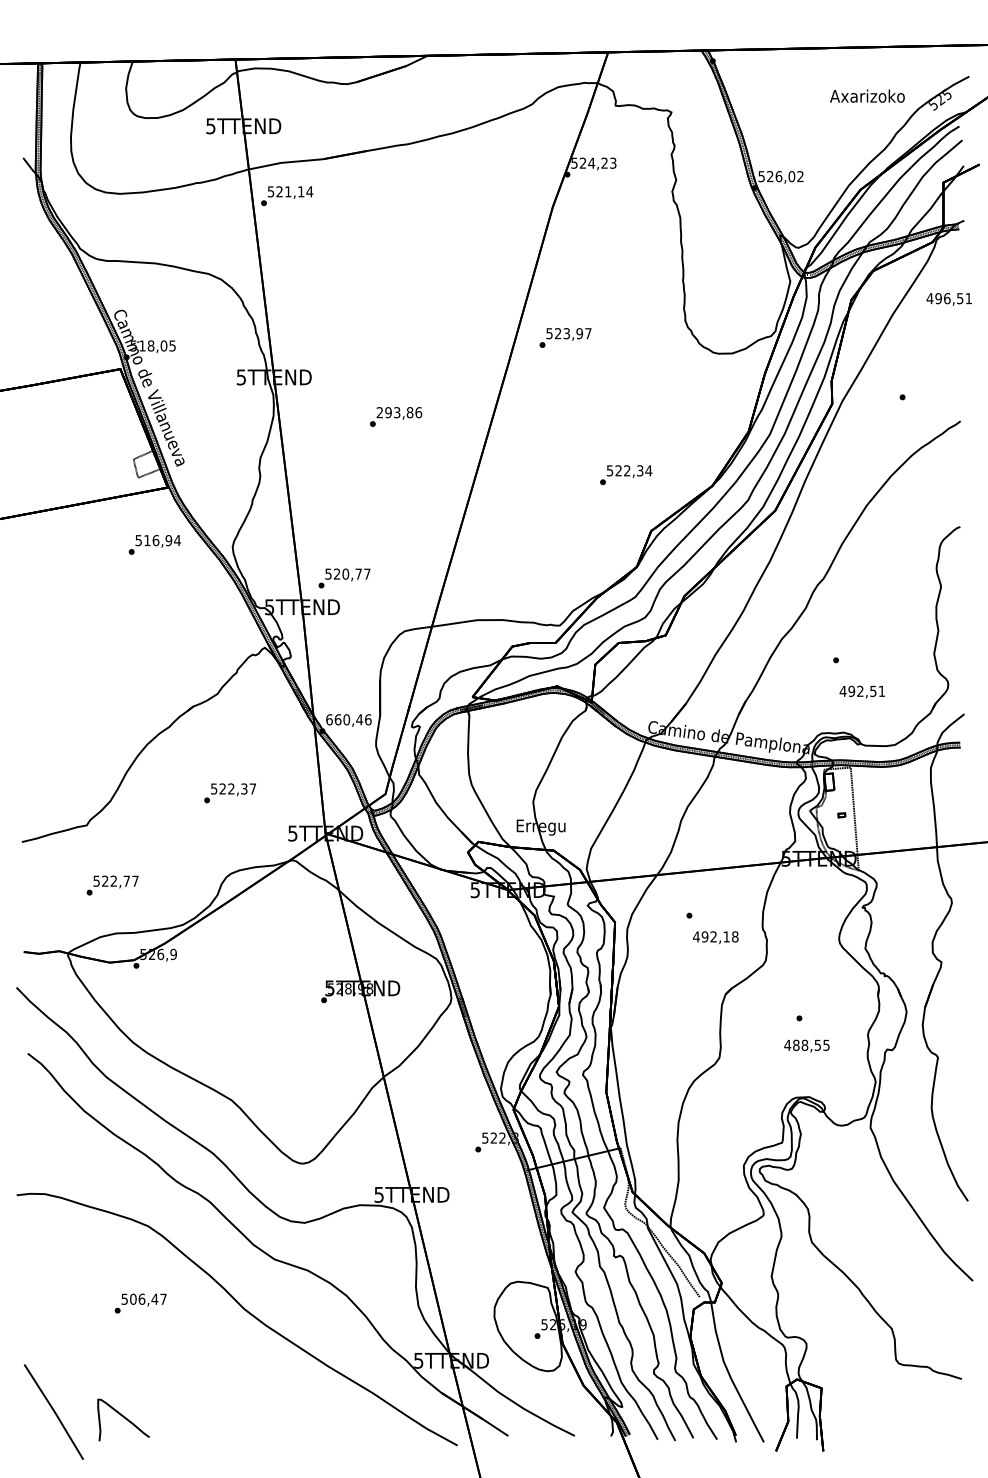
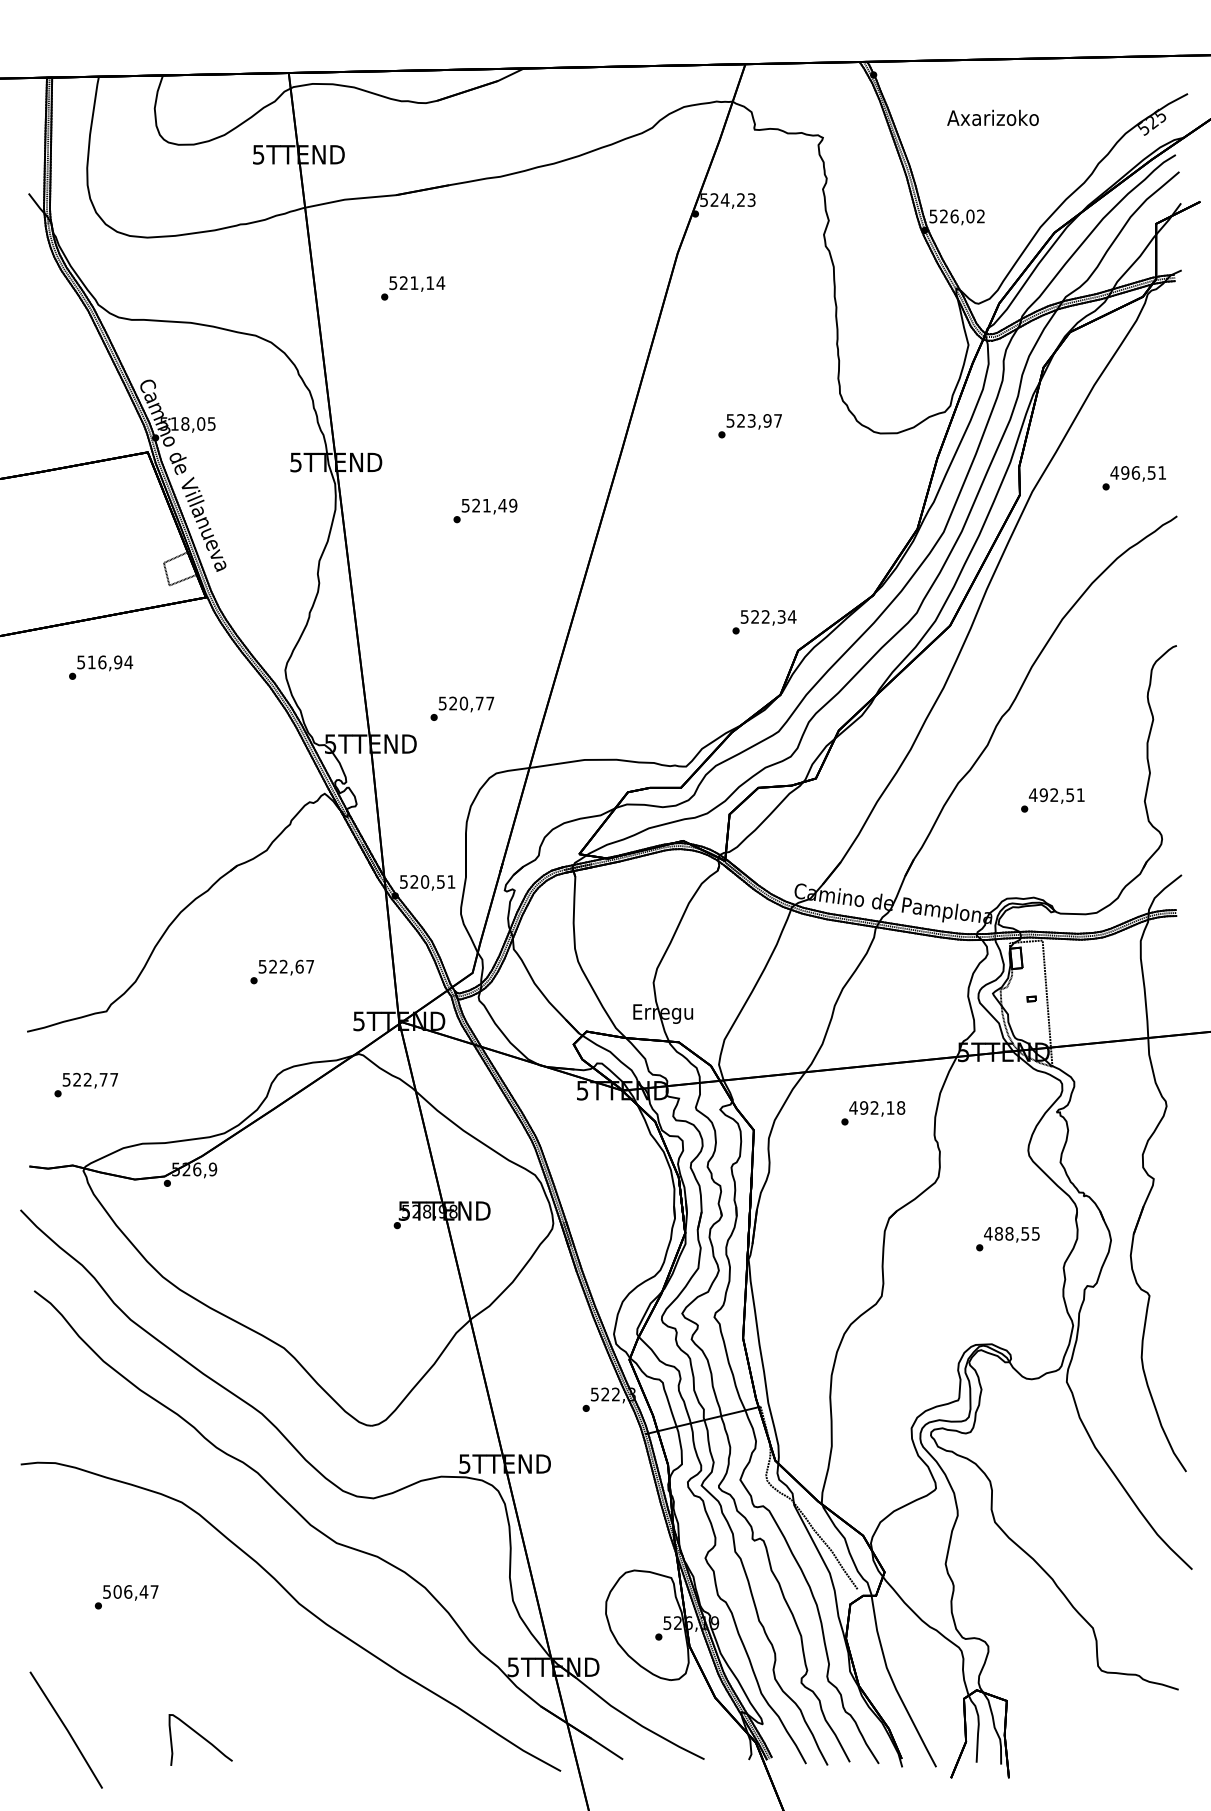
text: (867, 95) -> (992, 117), moved
text: (287, 196) -> (413, 288), moved
text: (948, 299) -> (1137, 473), moved
text: (565, 338) -> (749, 426), moved
text: (399, 412) -> (489, 505), 293,86 -> 521,49
text: (626, 475) -> (764, 622), moved
text: (155, 544) -> (101, 667), moved
text: (344, 578) -> (462, 708), moved
text: (862, 691) -> (1056, 795), moved
text: (348, 719) -> (427, 881), 660,46 -> 520,51
text: (244, 788) -> (299, 966), 522,37 -> 522,67
text: (112, 885) -> (86, 1084), moved
text: (716, 937) -> (877, 1108), moved
text: (806, 1045) -> (1011, 1234), moved
text: (140, 1303) -> (126, 1597), moved
part: (123, 1419) -> (200, 1739), moved

